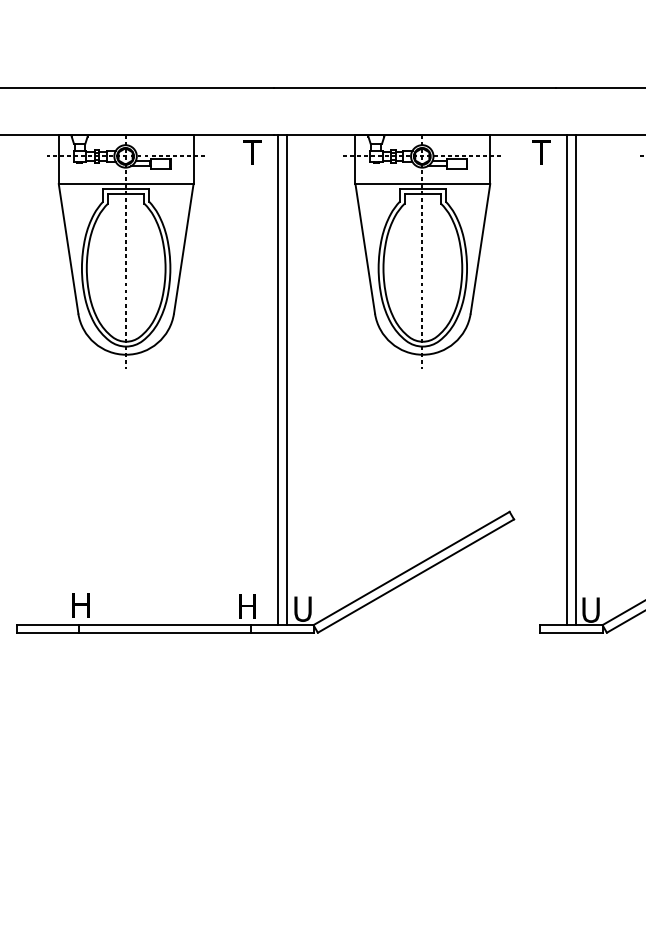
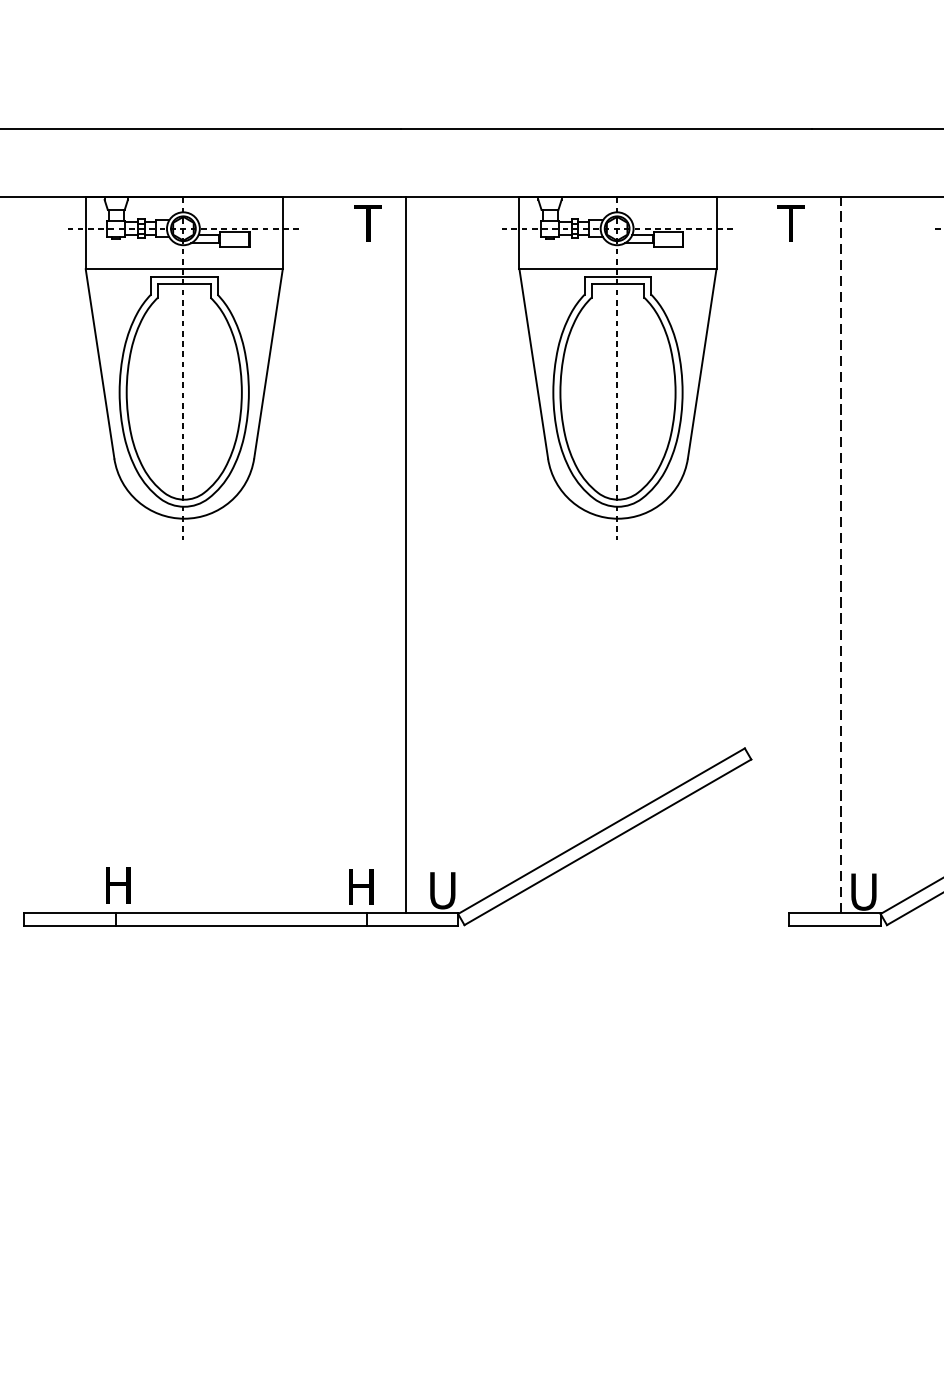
line: (286, 379) -> (418, 554), removed
line: (566, 379) -> (827, 554), removed
line: (575, 379) -> (841, 554), solid -> dashed

